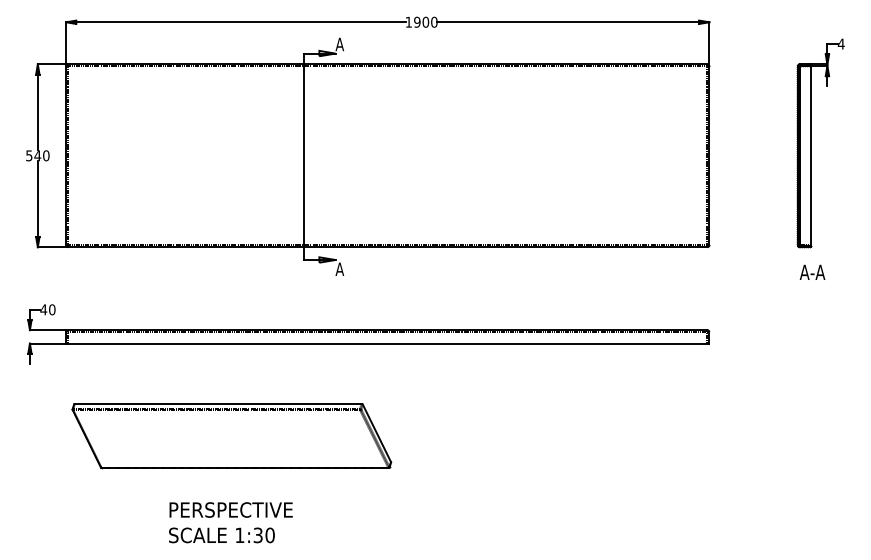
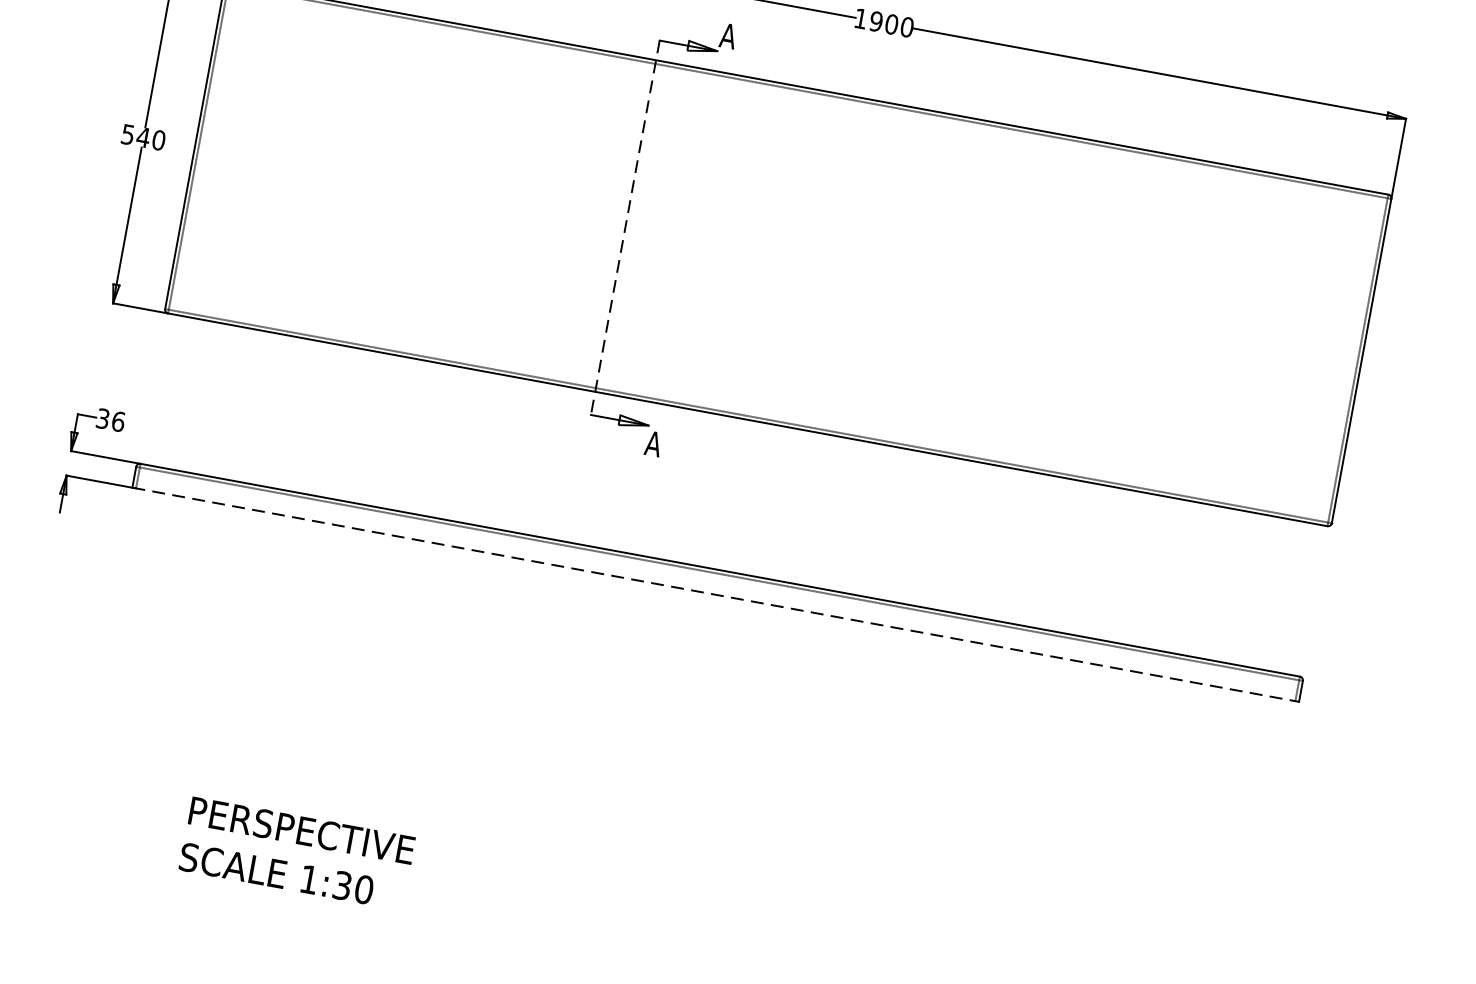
line: (303, 157) -> (624, 229), solid -> dashed
text: (47, 309) -> (109, 419), 40 -> 36
line: (387, 343) -> (715, 594), solid -> dashed
part: (231, 436) -> (401, 711), removed
text: (230, 522) -> (296, 853), moved

